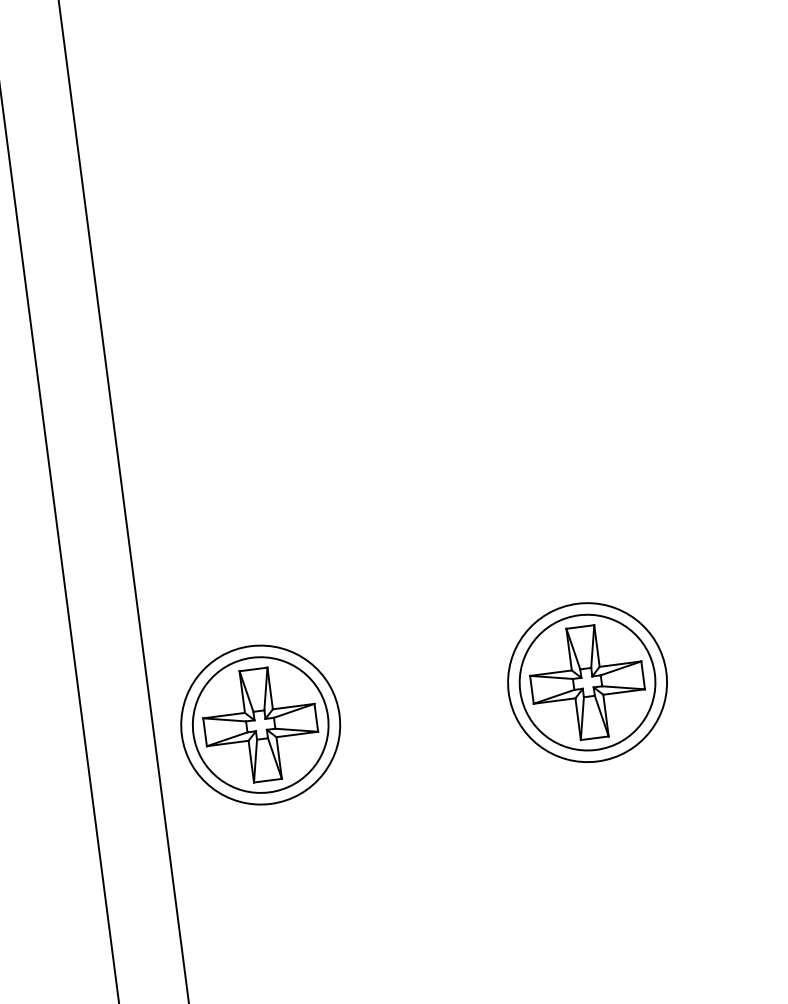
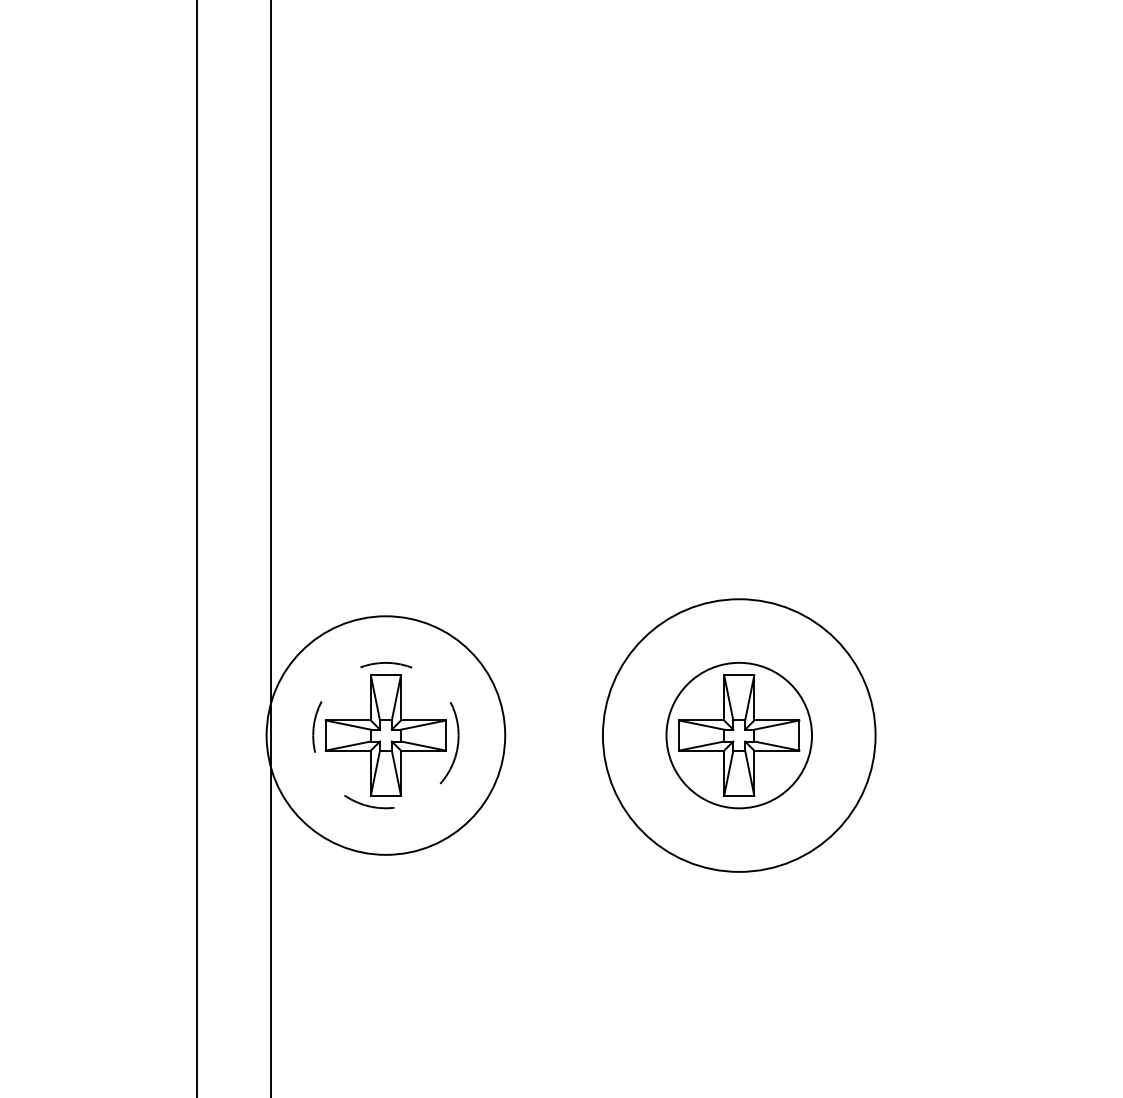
circle: (587, 682) -> (739, 735), size x1.6
circle: (260, 725) -> (385, 735), size x1.4
circle: (260, 725) -> (385, 735), solid -> dashed

